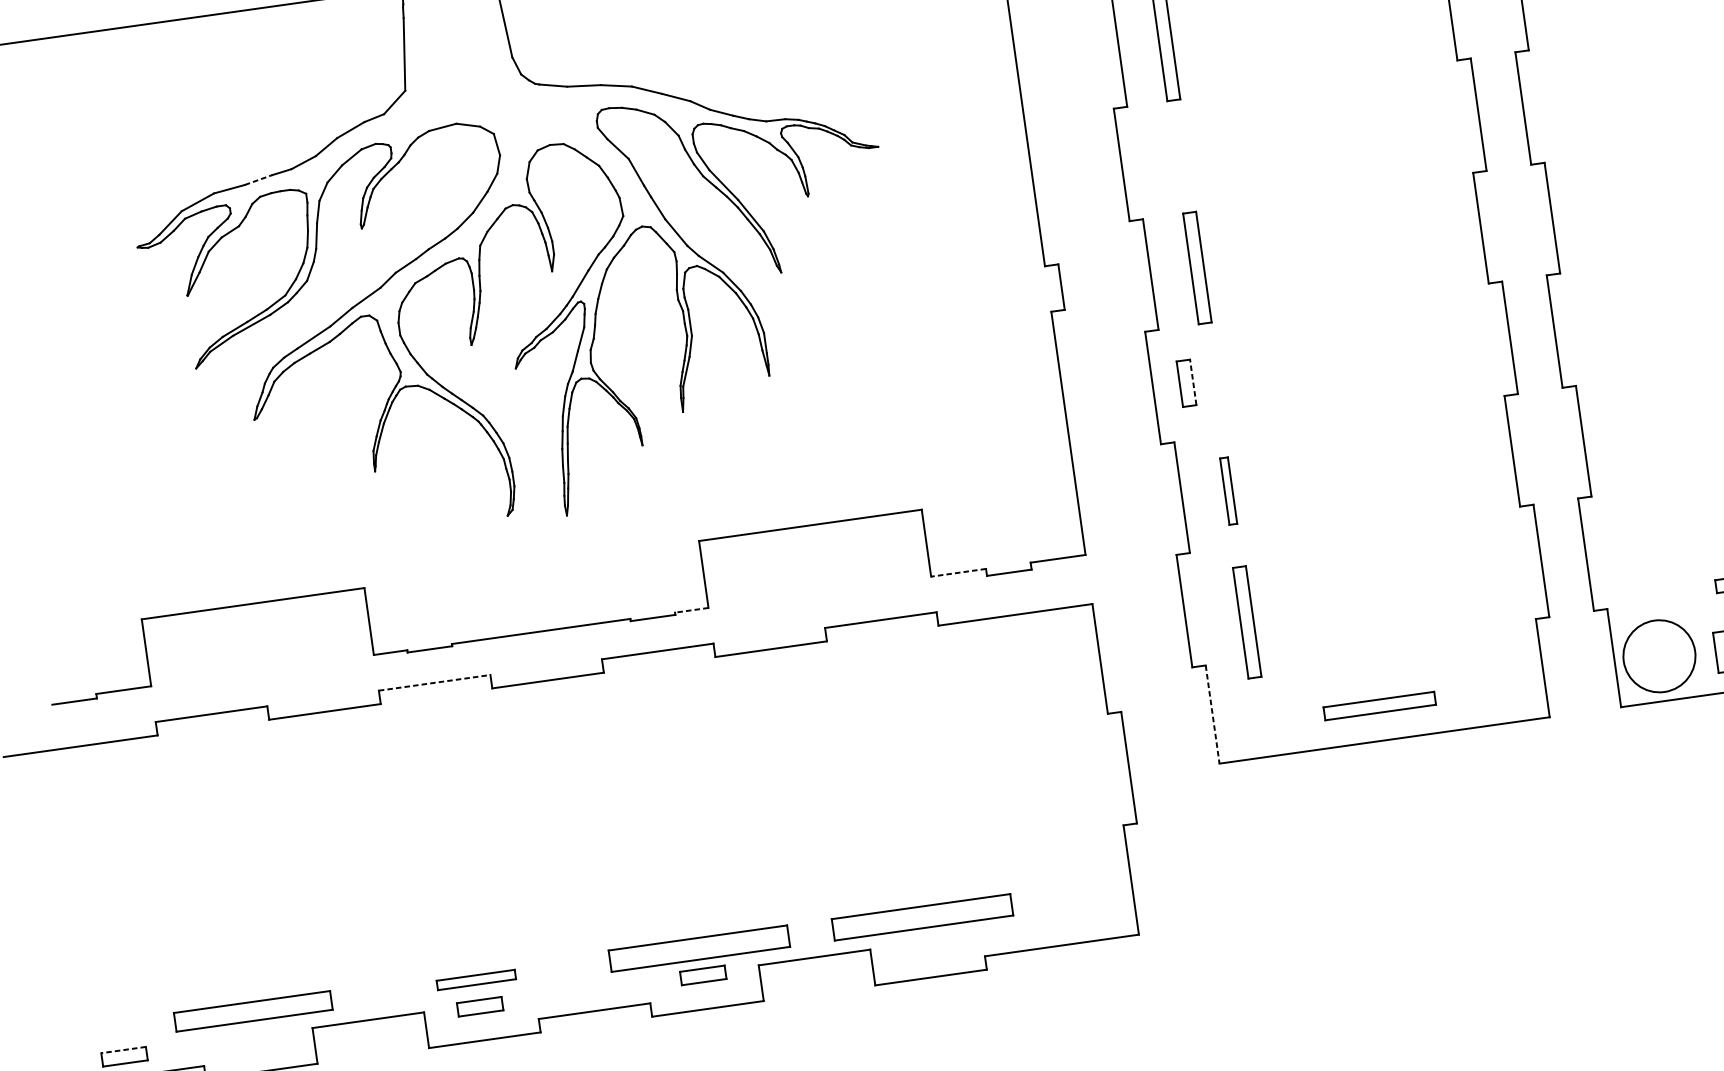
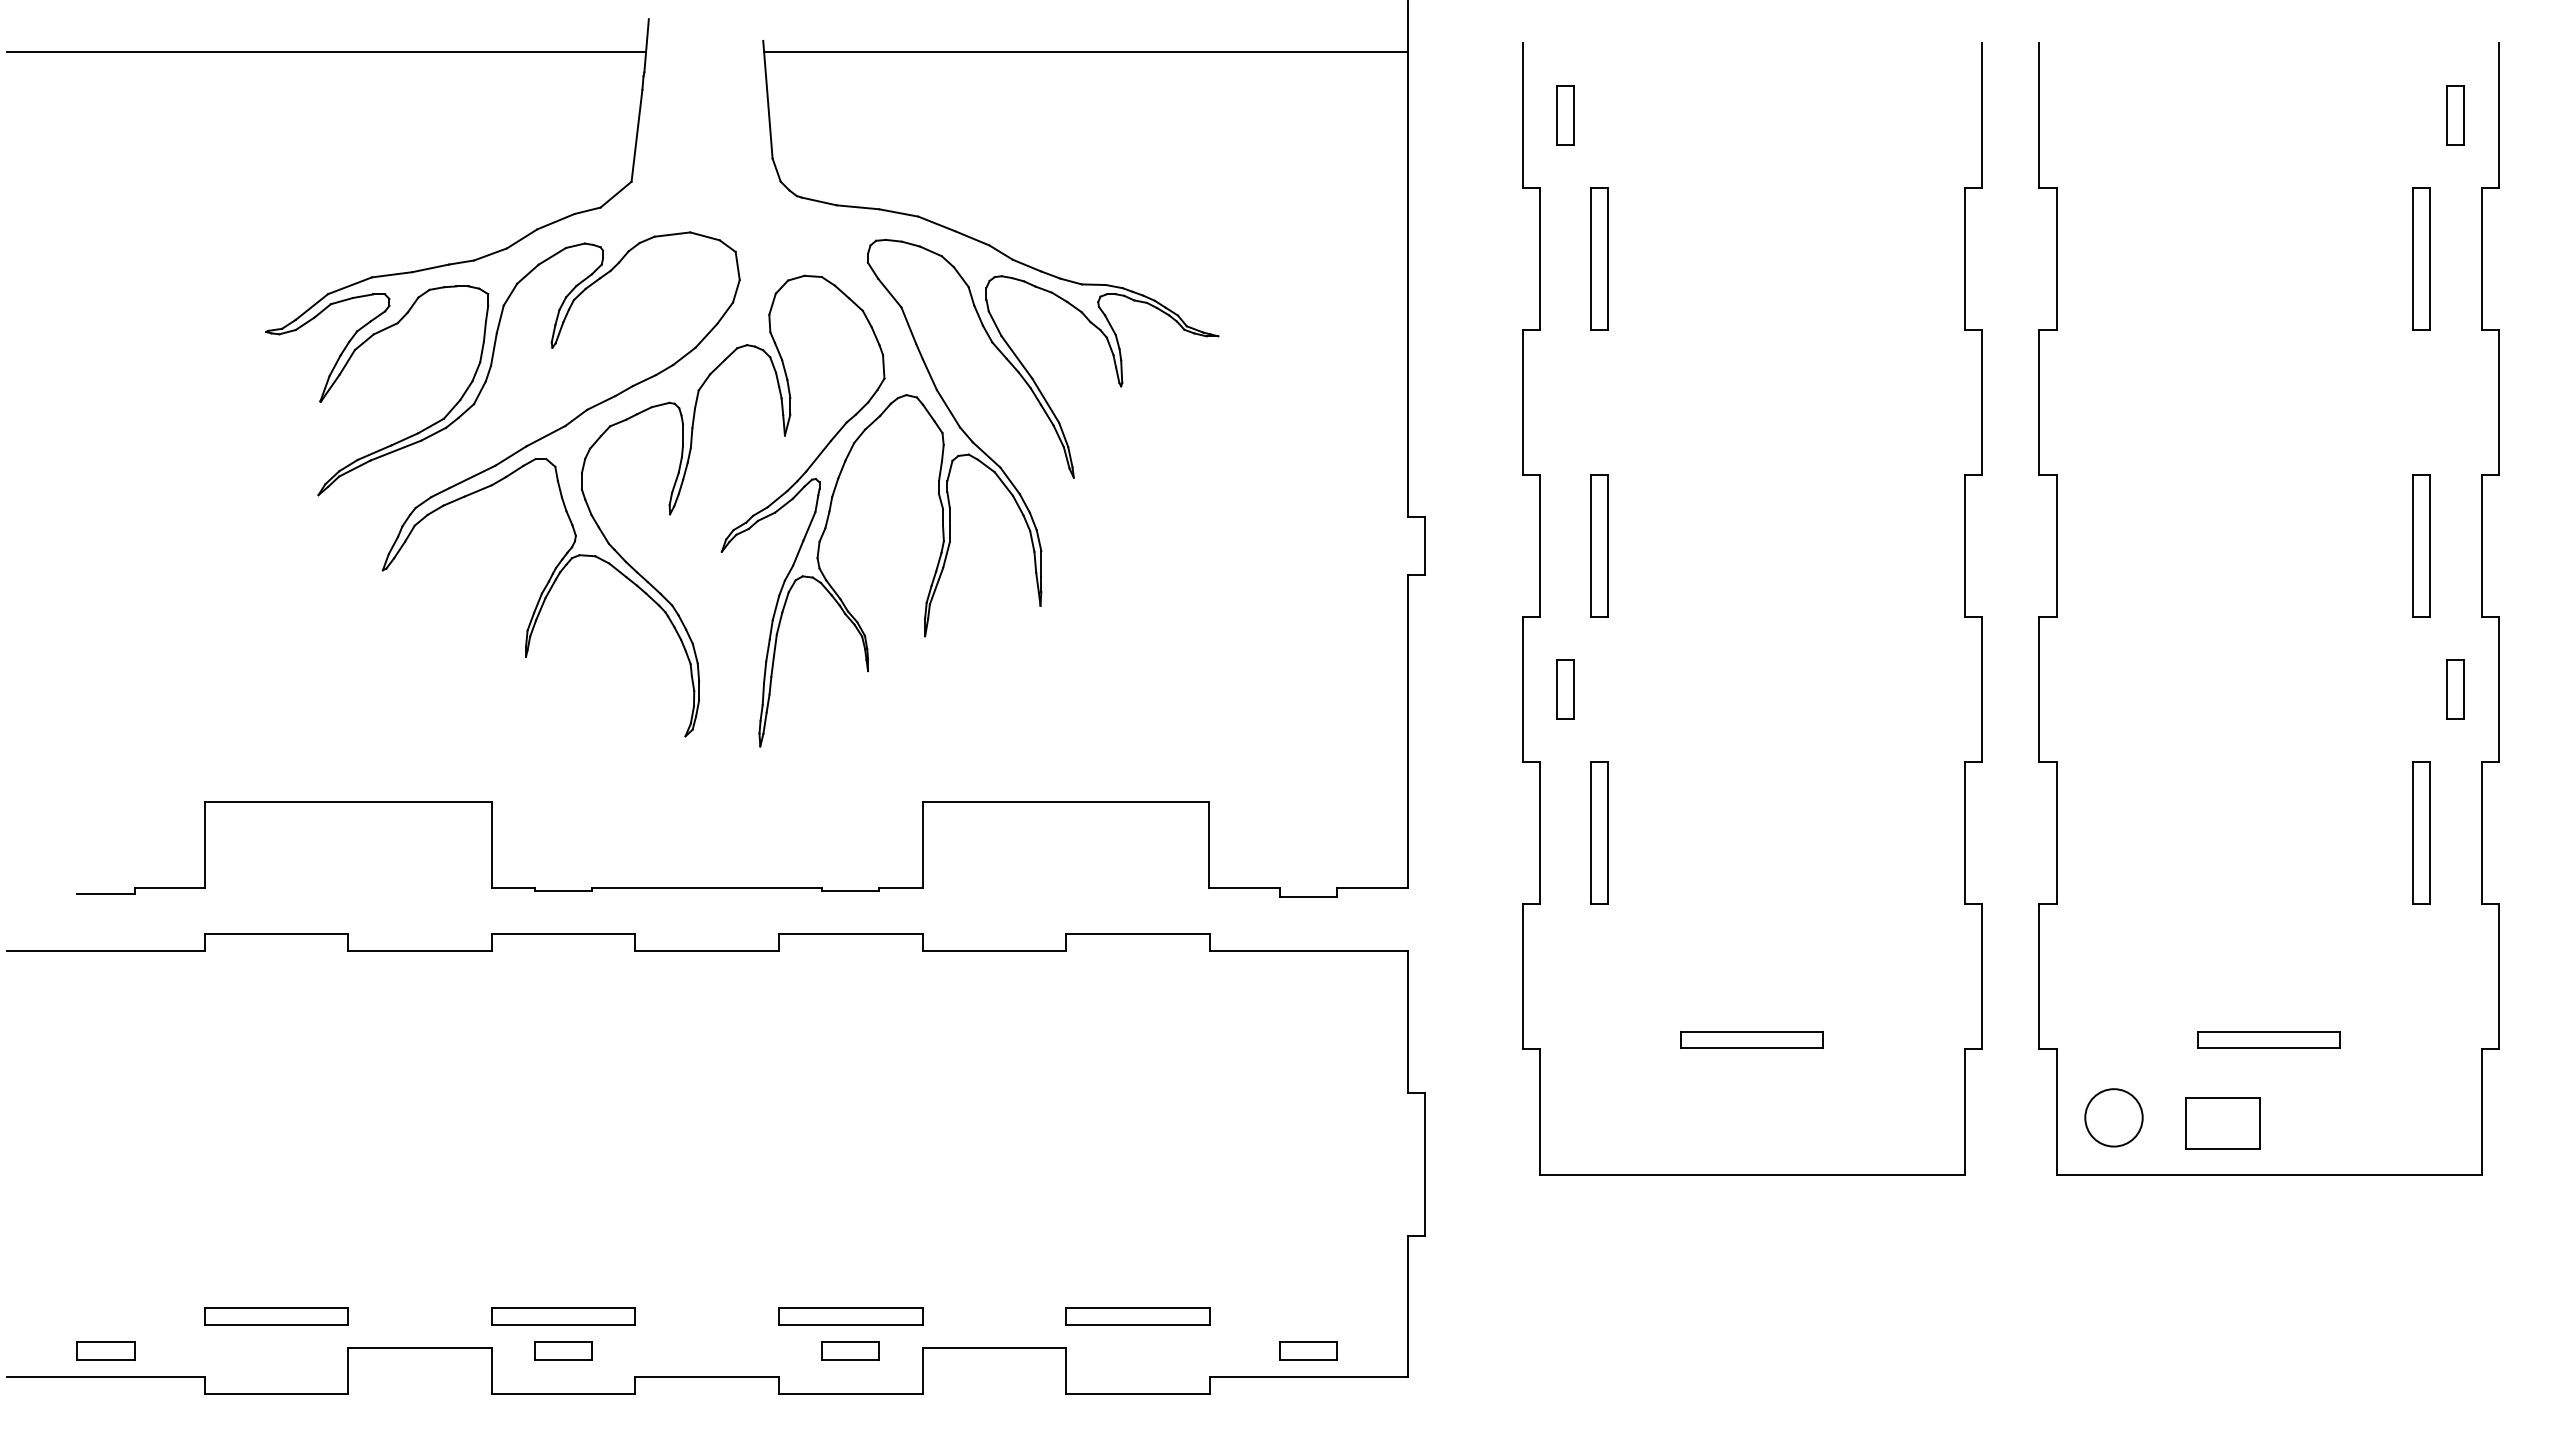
line: (258, 180) -> (430, 268), dashed -> solid
line: (1193, 382) -> (1574, 689), dashed -> solid
part: (1228, 490) -> (1599, 832), size x1.67
line: (957, 573) -> (1243, 888), dashed -> solid
line: (691, 610) -> (900, 888), dashed -> solid
part: (1246, 622) -> (1599, 1001), removed
circle: (1659, 656) -> (2113, 1117), size x0.62
line: (434, 683) -> (563, 934), dashed -> solid
part: (1379, 705) -> (1751, 1039), moved
line: (1212, 714) -> (1539, 1112), dashed -> solid
part: (922, 917) -> (1137, 1316), size x0.62
part: (1058, 925) -> (1308, 1350), added
part: (699, 948) -> (850, 1316), size x0.62
part: (476, 979) -> (563, 1316), size x1.43
part: (253, 1011) -> (276, 1316), size x0.71
line: (124, 1050) -> (106, 1342), dashed -> solid

